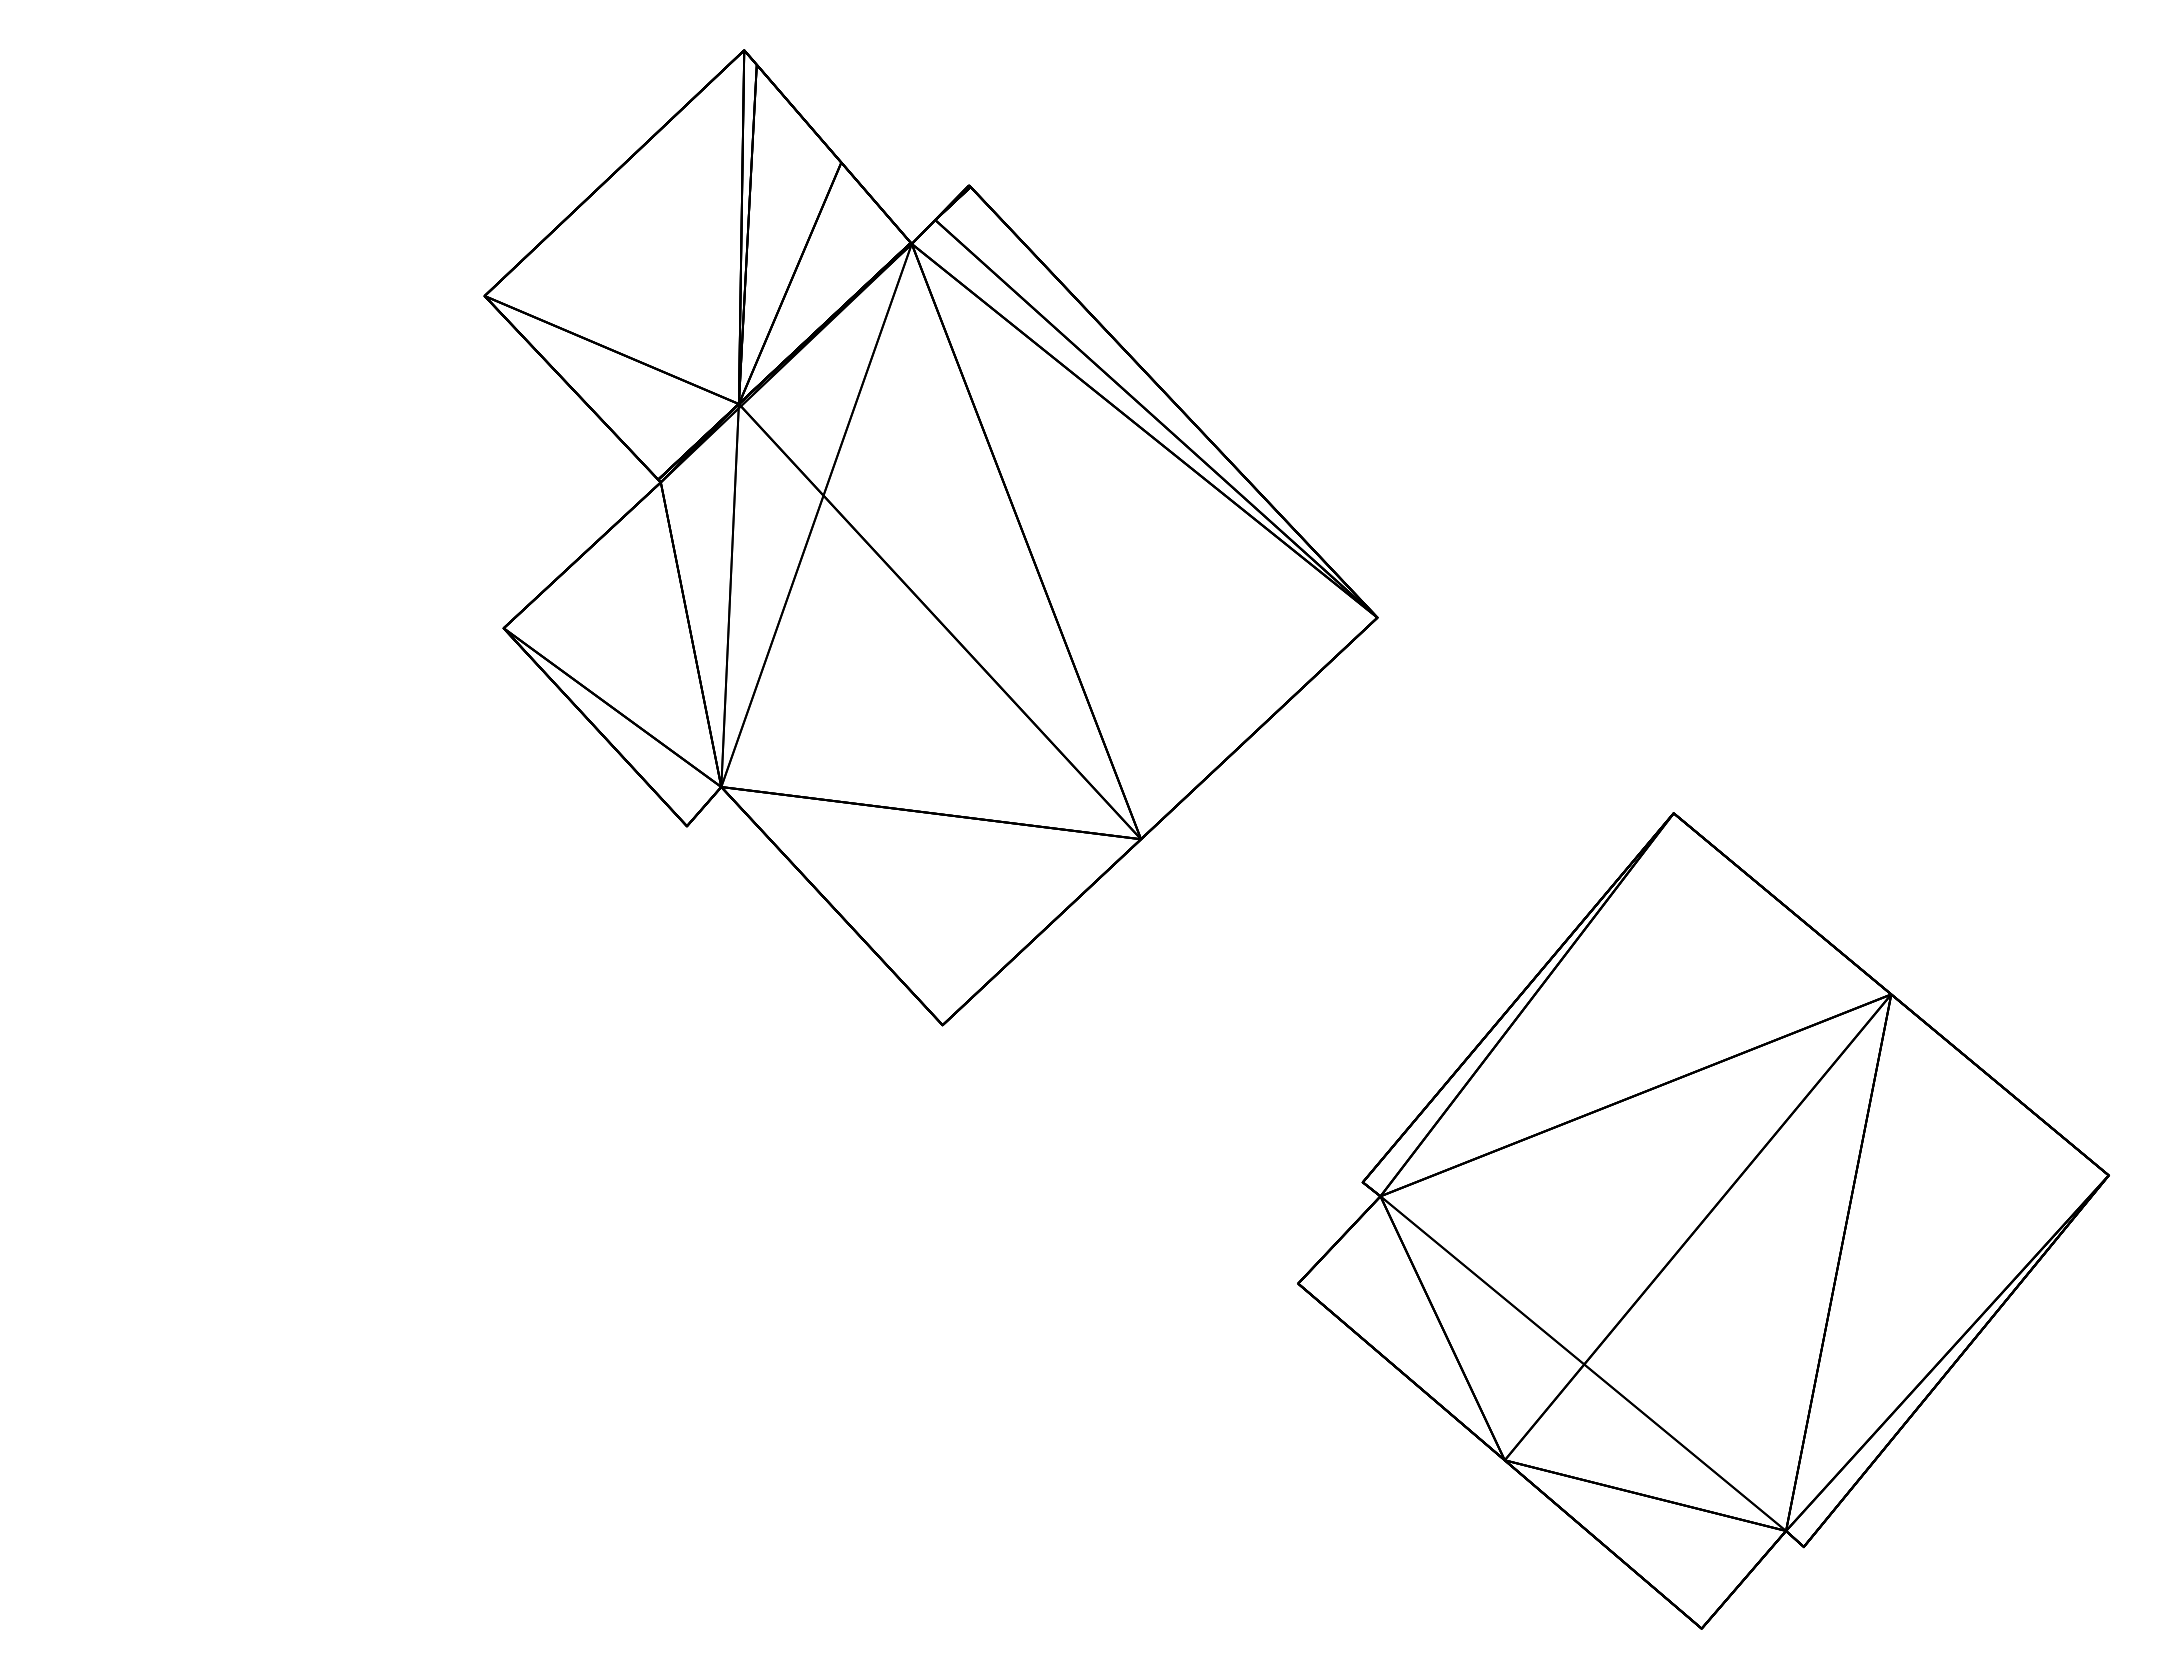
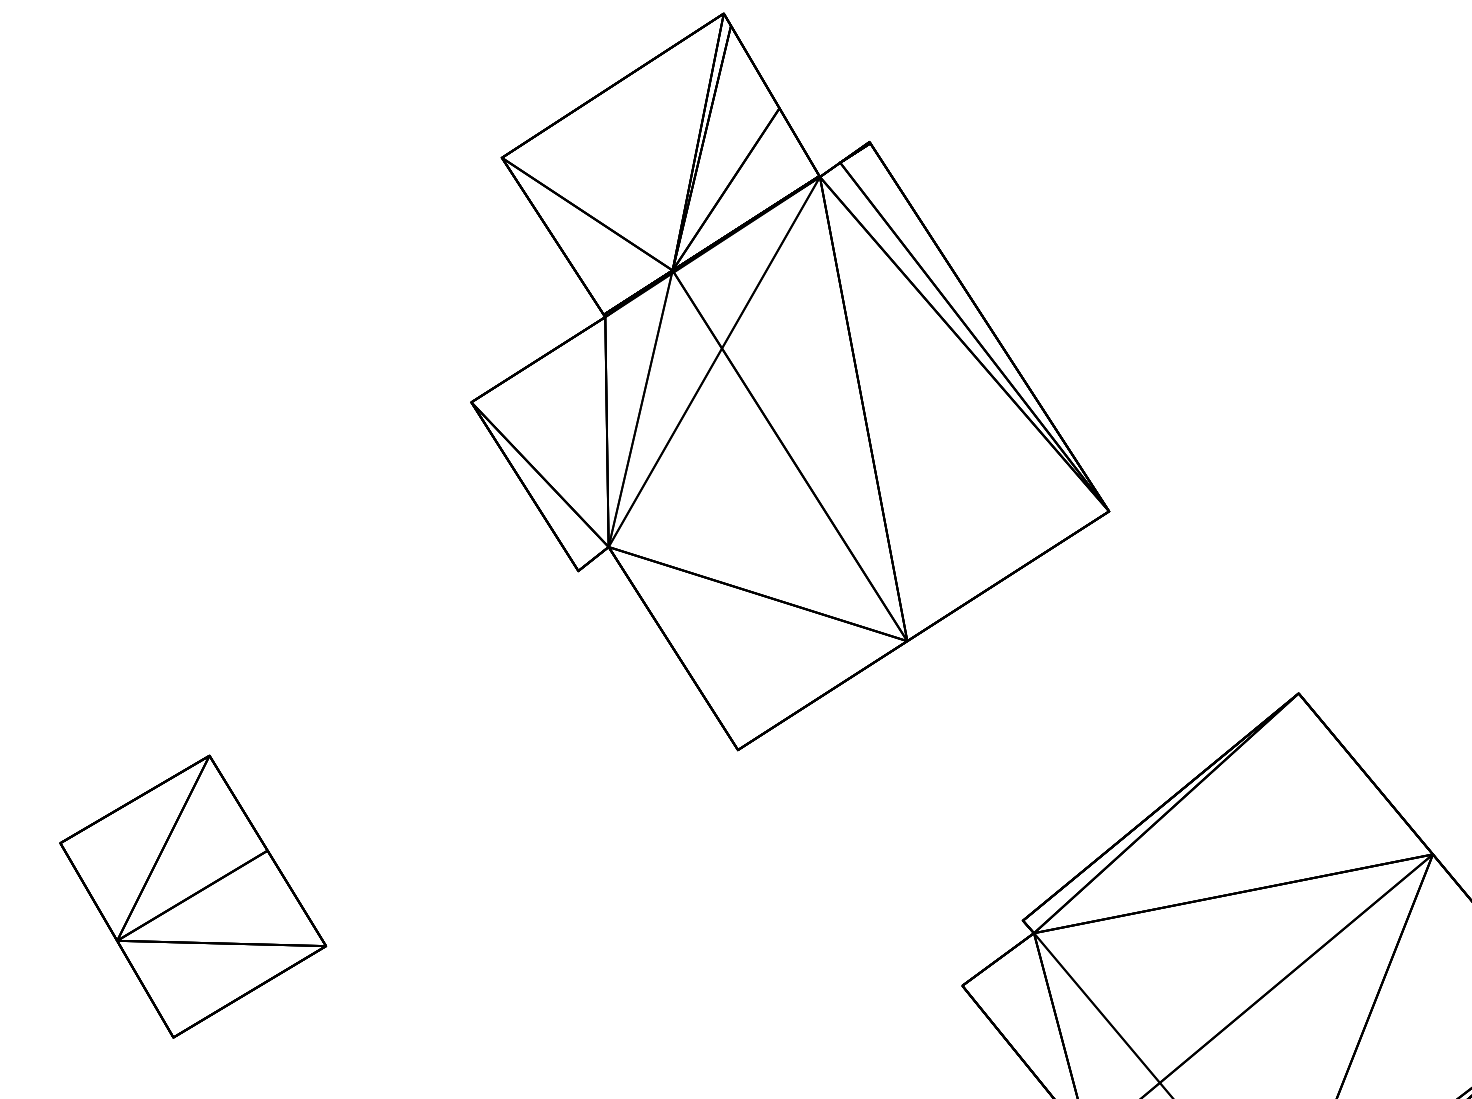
part: (254, 1352) -> (193, 896), added

